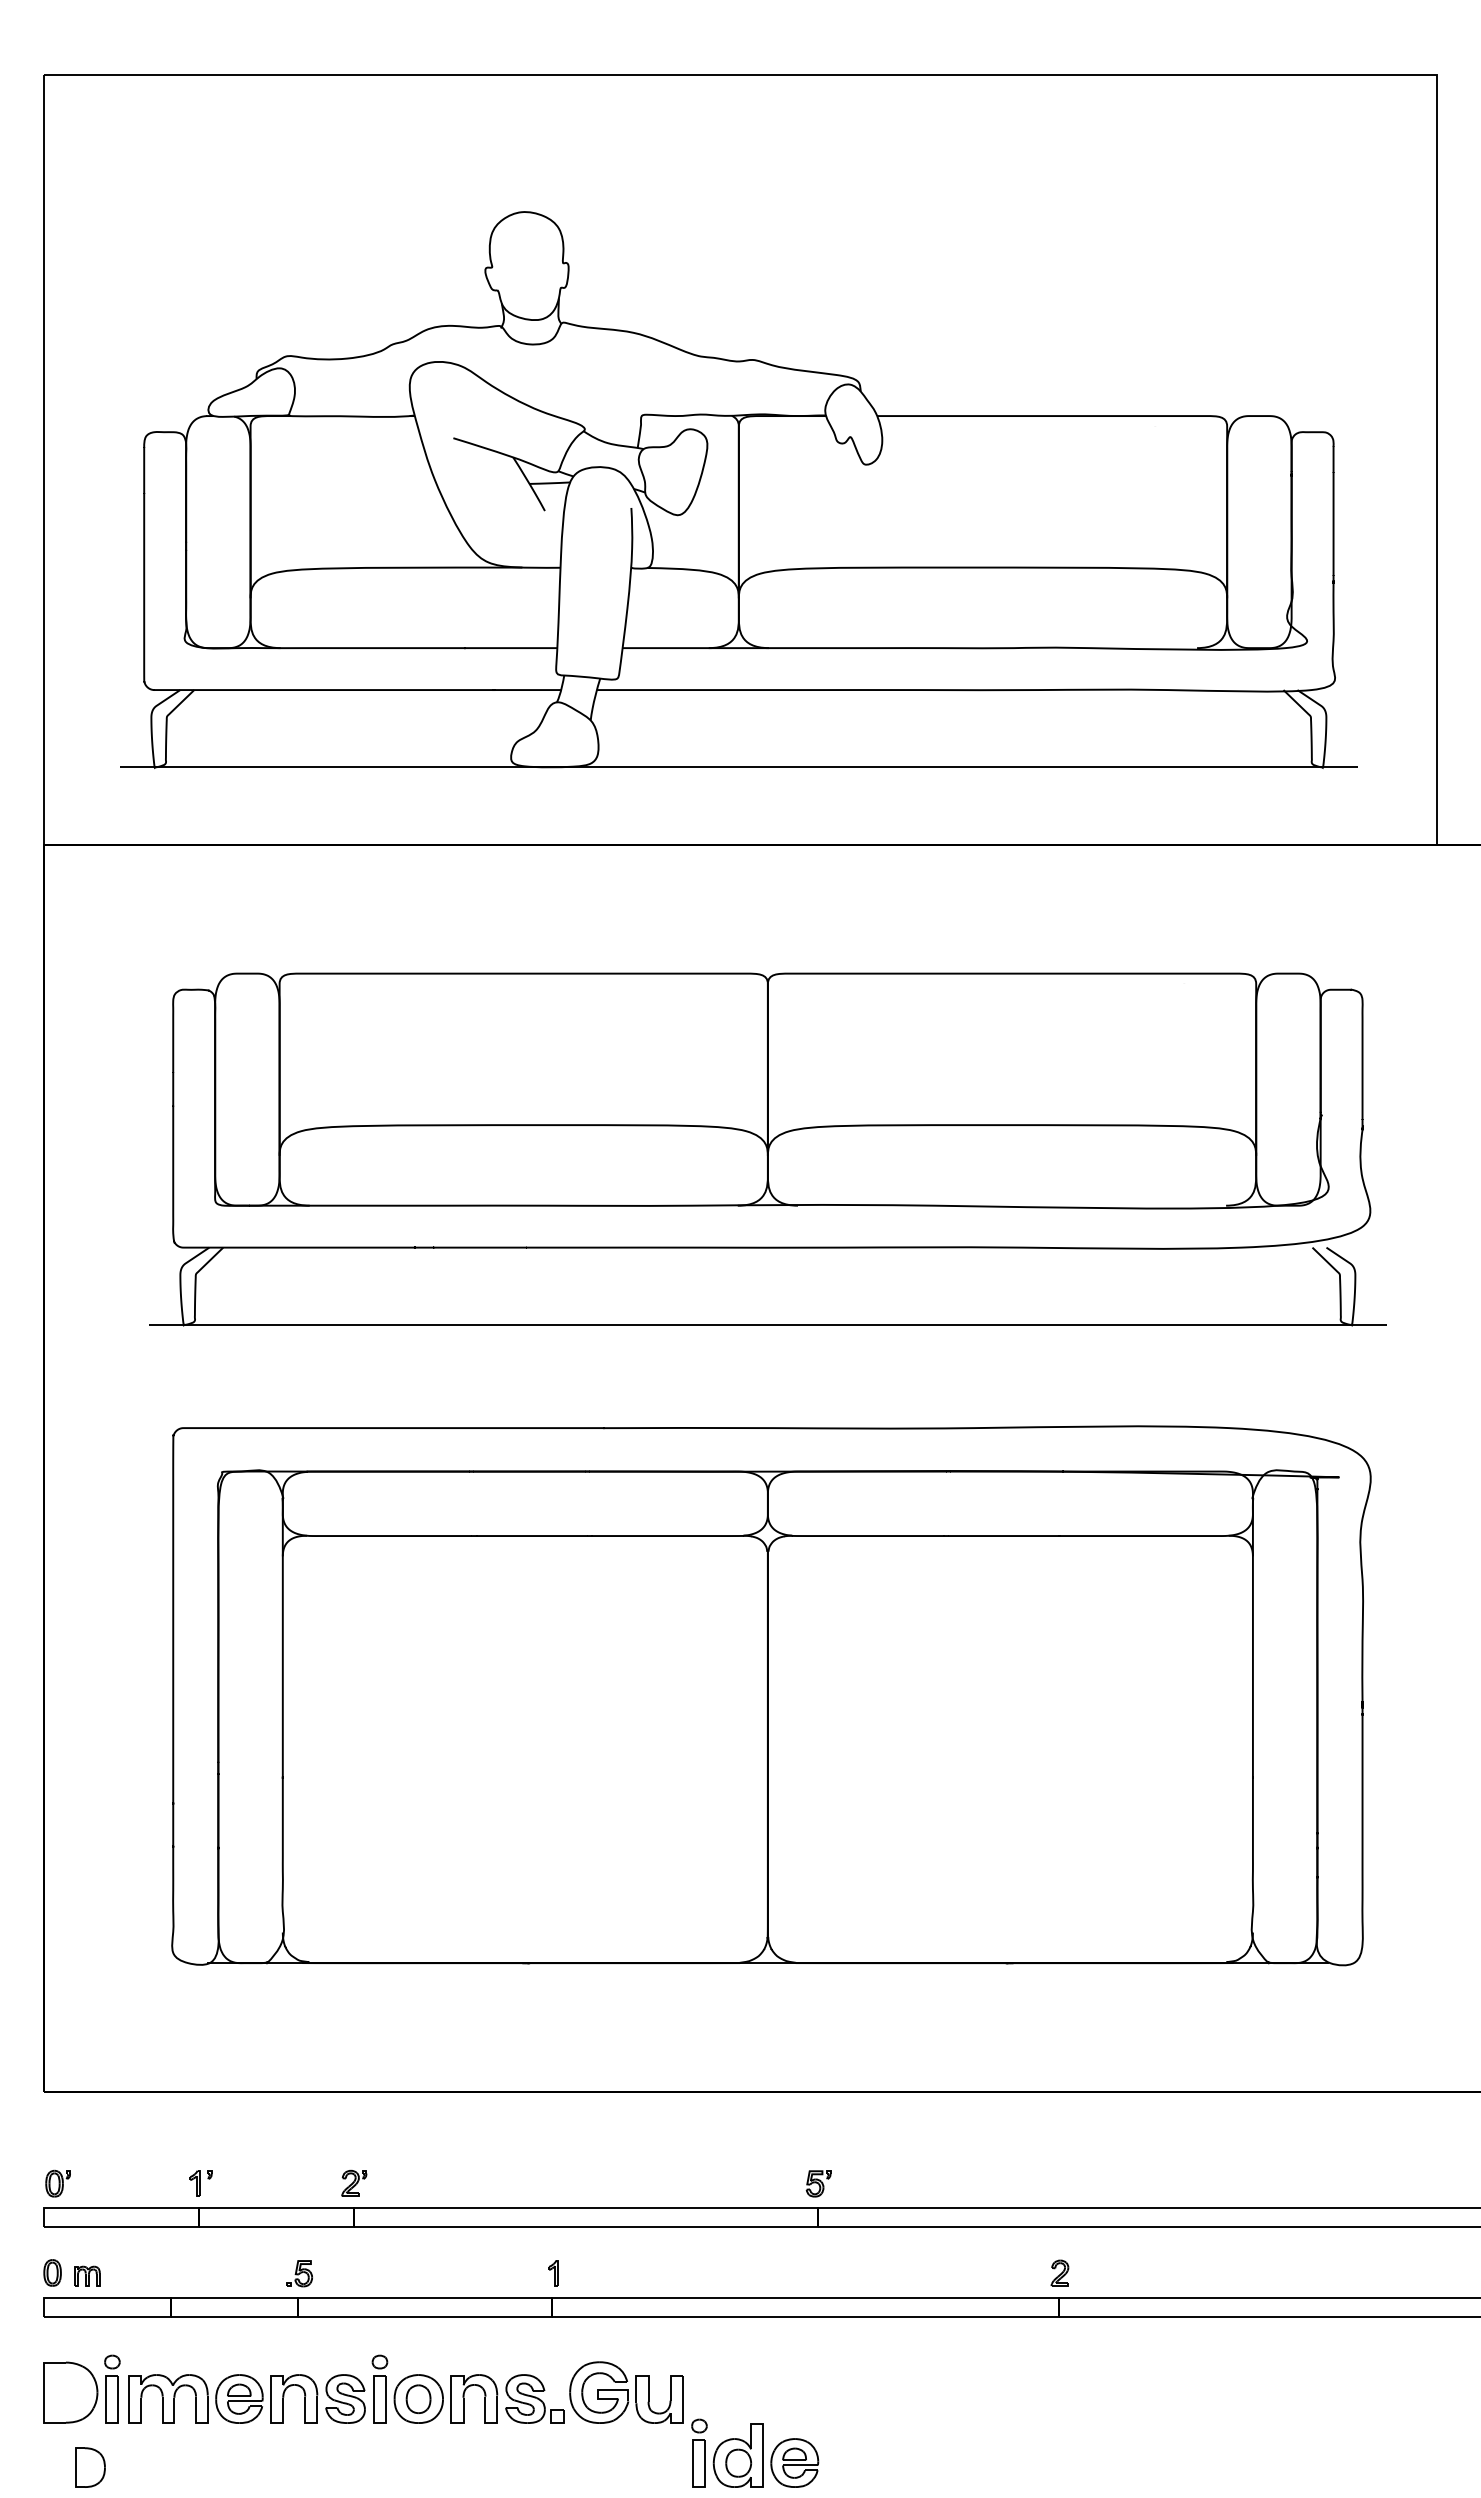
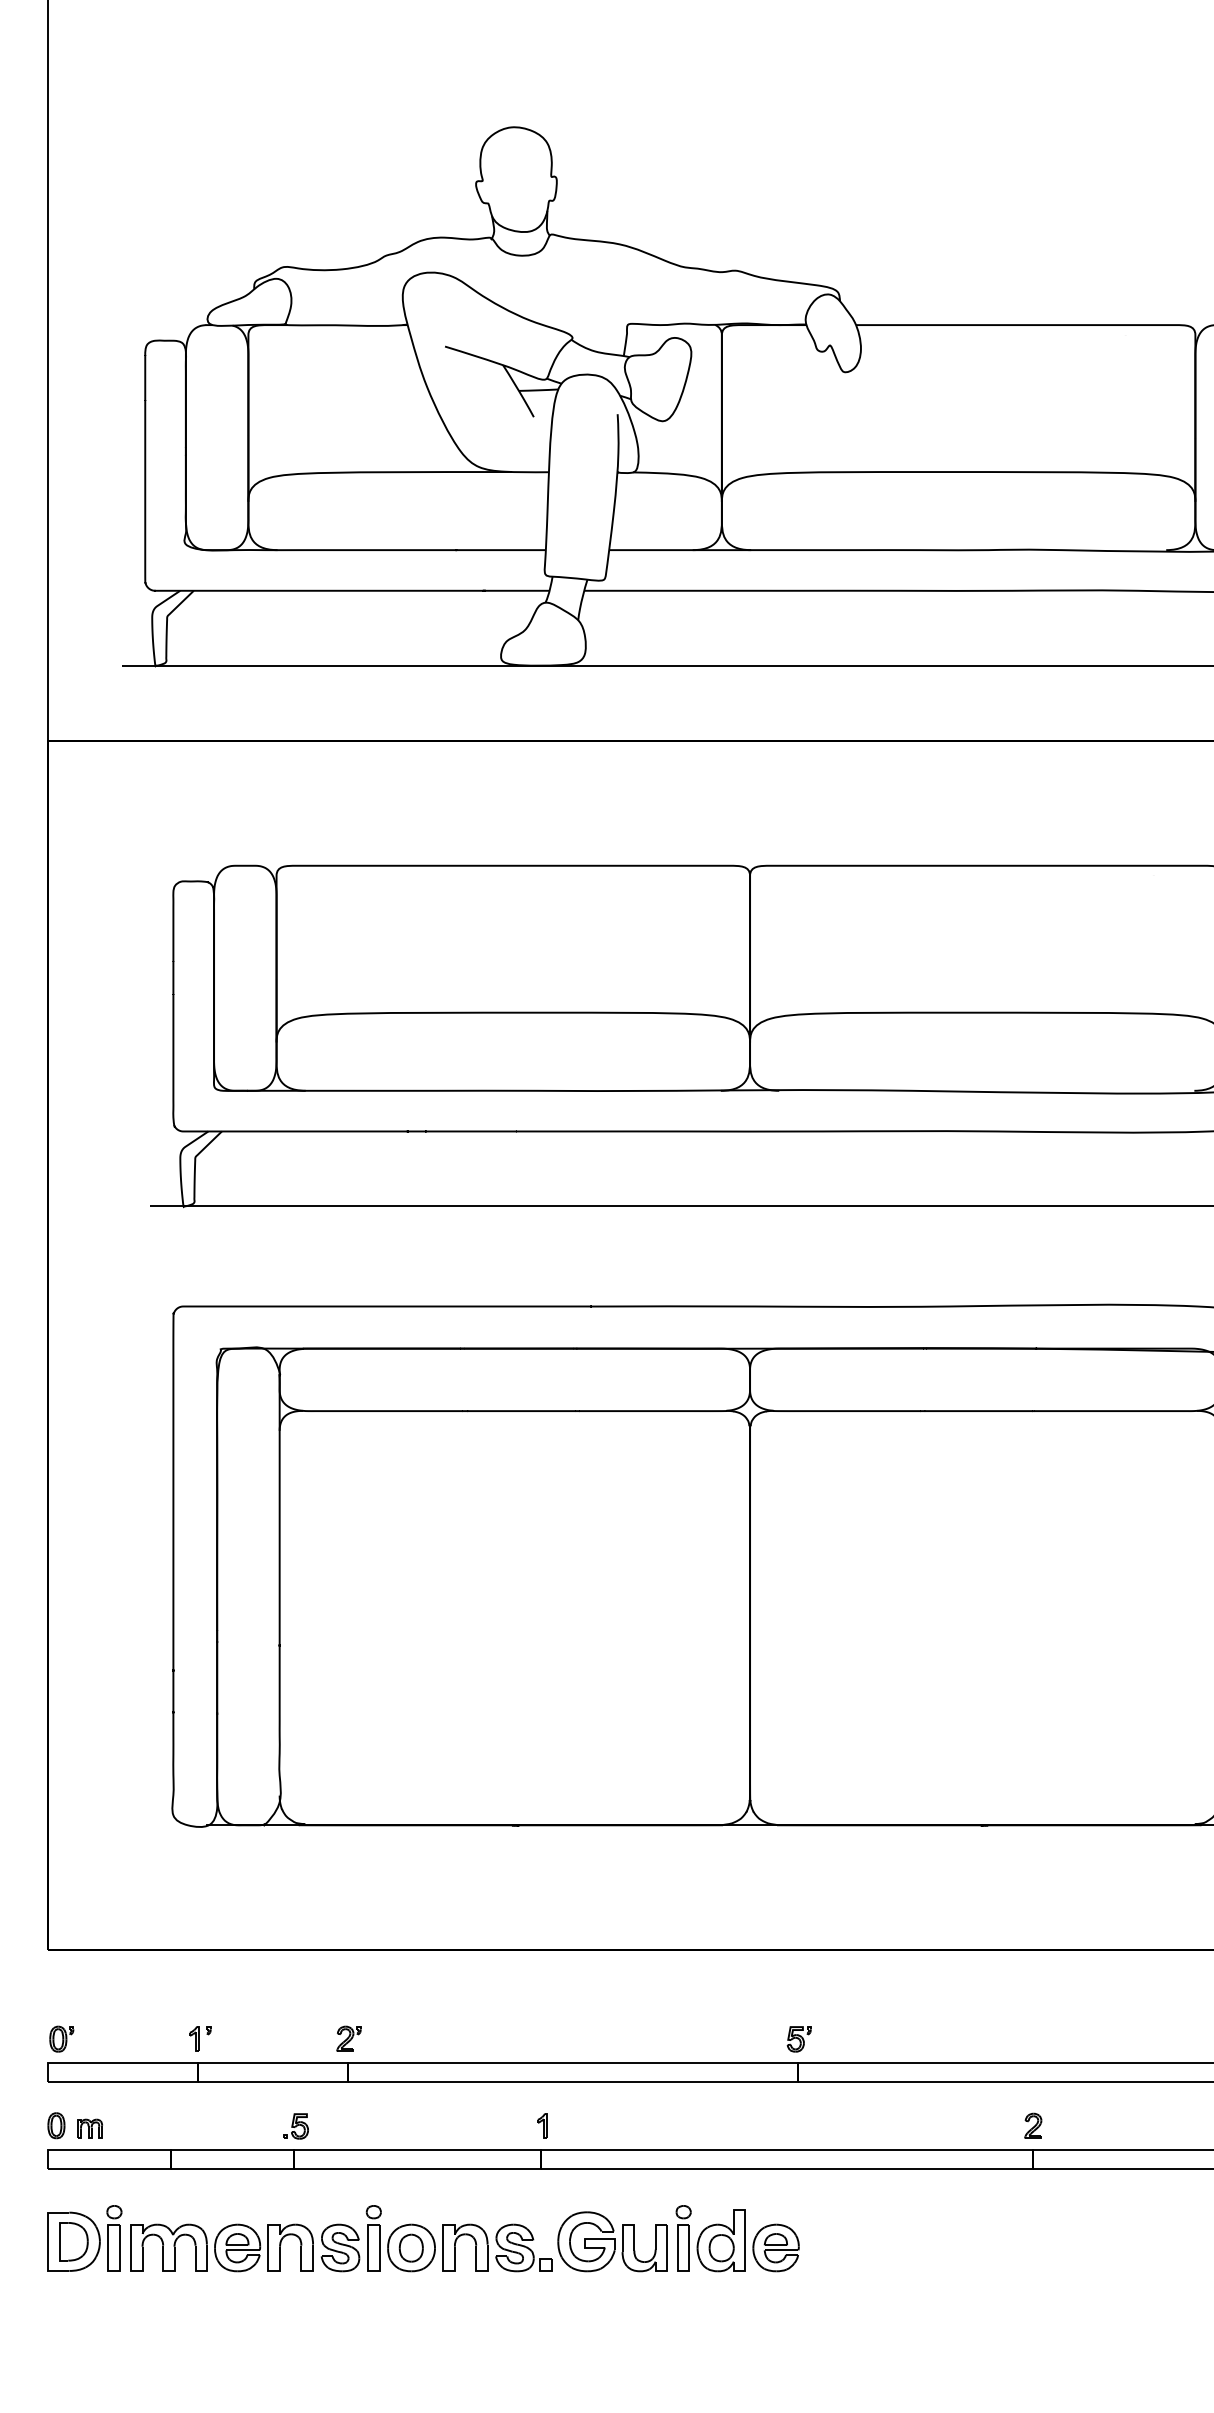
part: (755, 2452) -> (738, 2237), moved
part: (90, 2467) -> (73, 2241), moved

